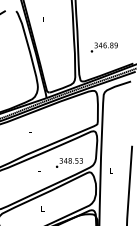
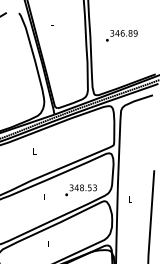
text: (103, 47) -> (120, 35), moved

